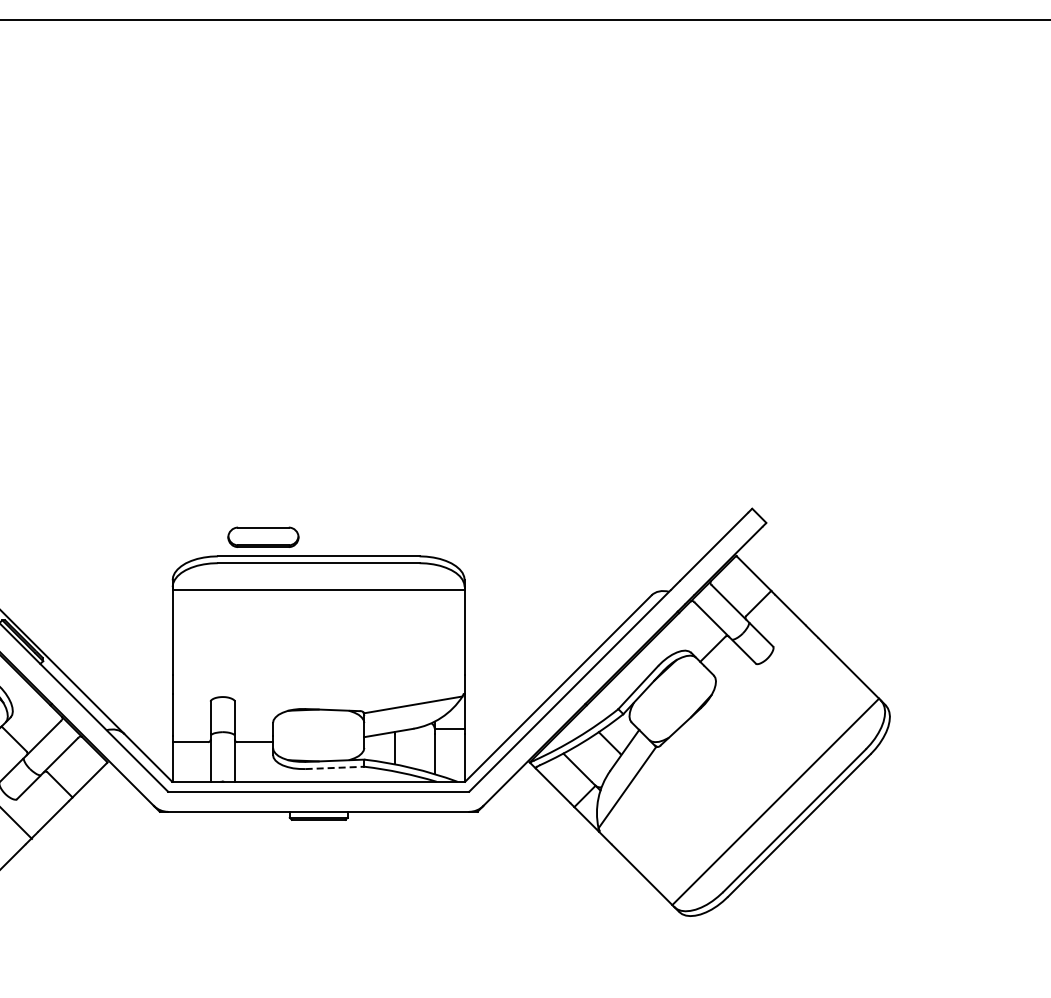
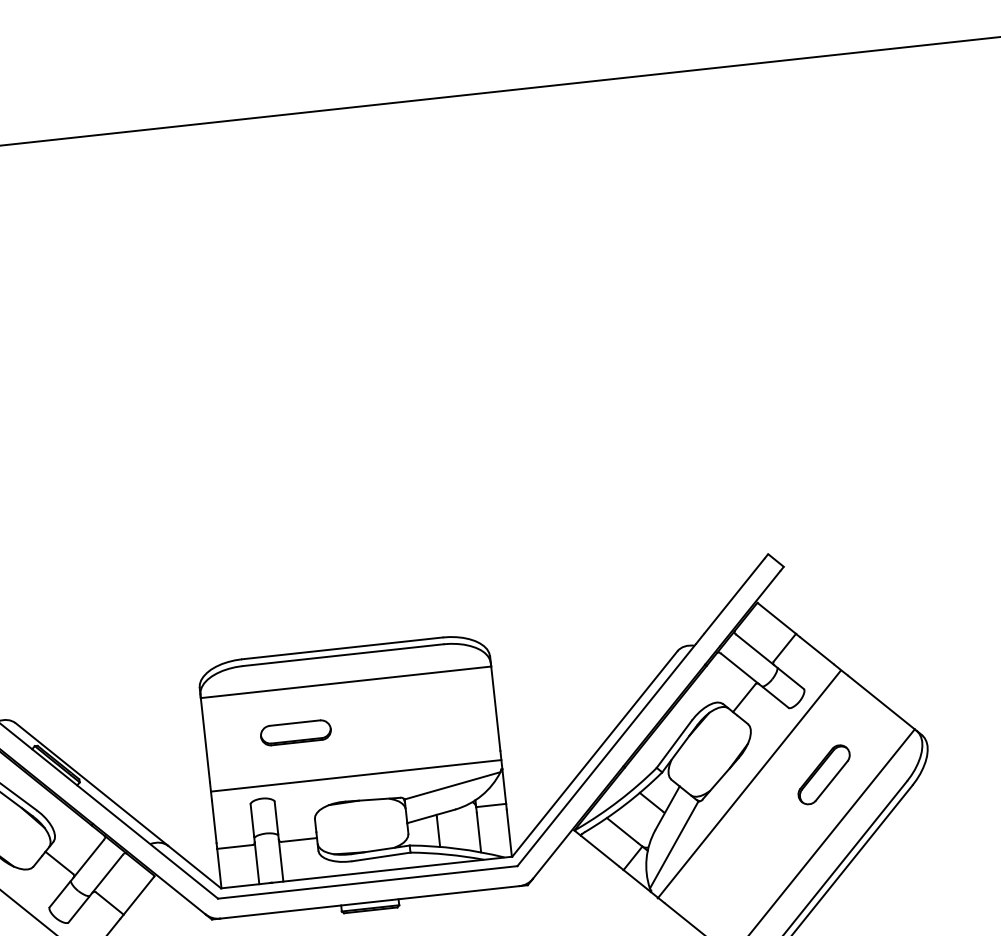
part: (263, 536) -> (295, 732), moved
line: (318, 684) -> (355, 775), added
part: (783, 733) -> (823, 774), added
line: (708, 735) -> (749, 784), added
line: (335, 767) -> (381, 856), dashed -> solid

